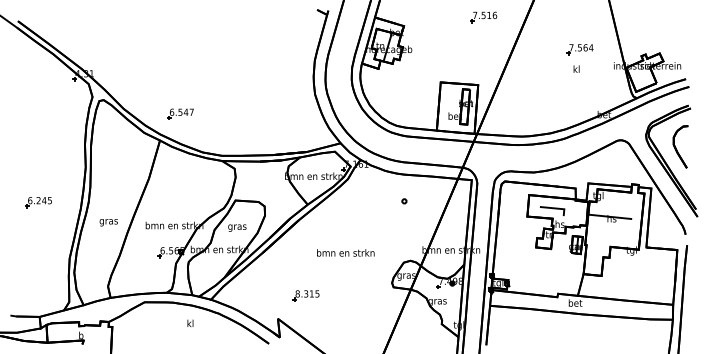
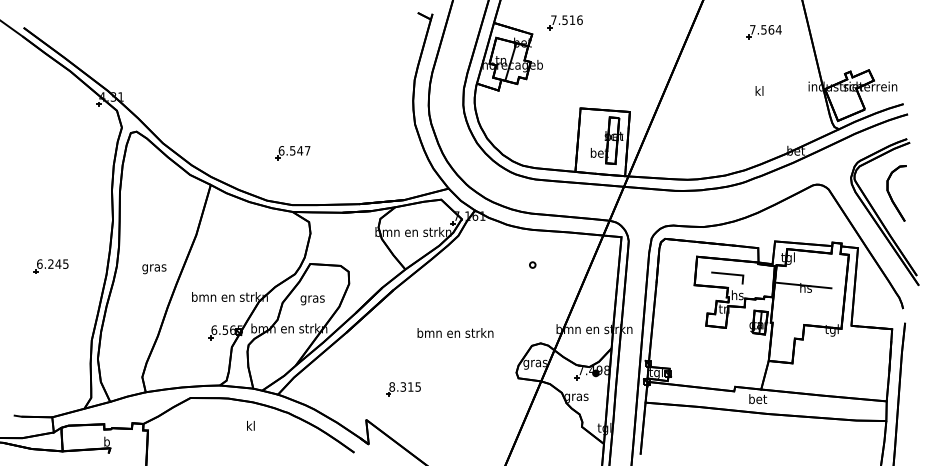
part: (483, 17) -> (564, 22), moved
part: (579, 49) -> (763, 32), moved
part: (180, 114) -> (292, 153), moved
text: (108, 222) -> (154, 269), moved

